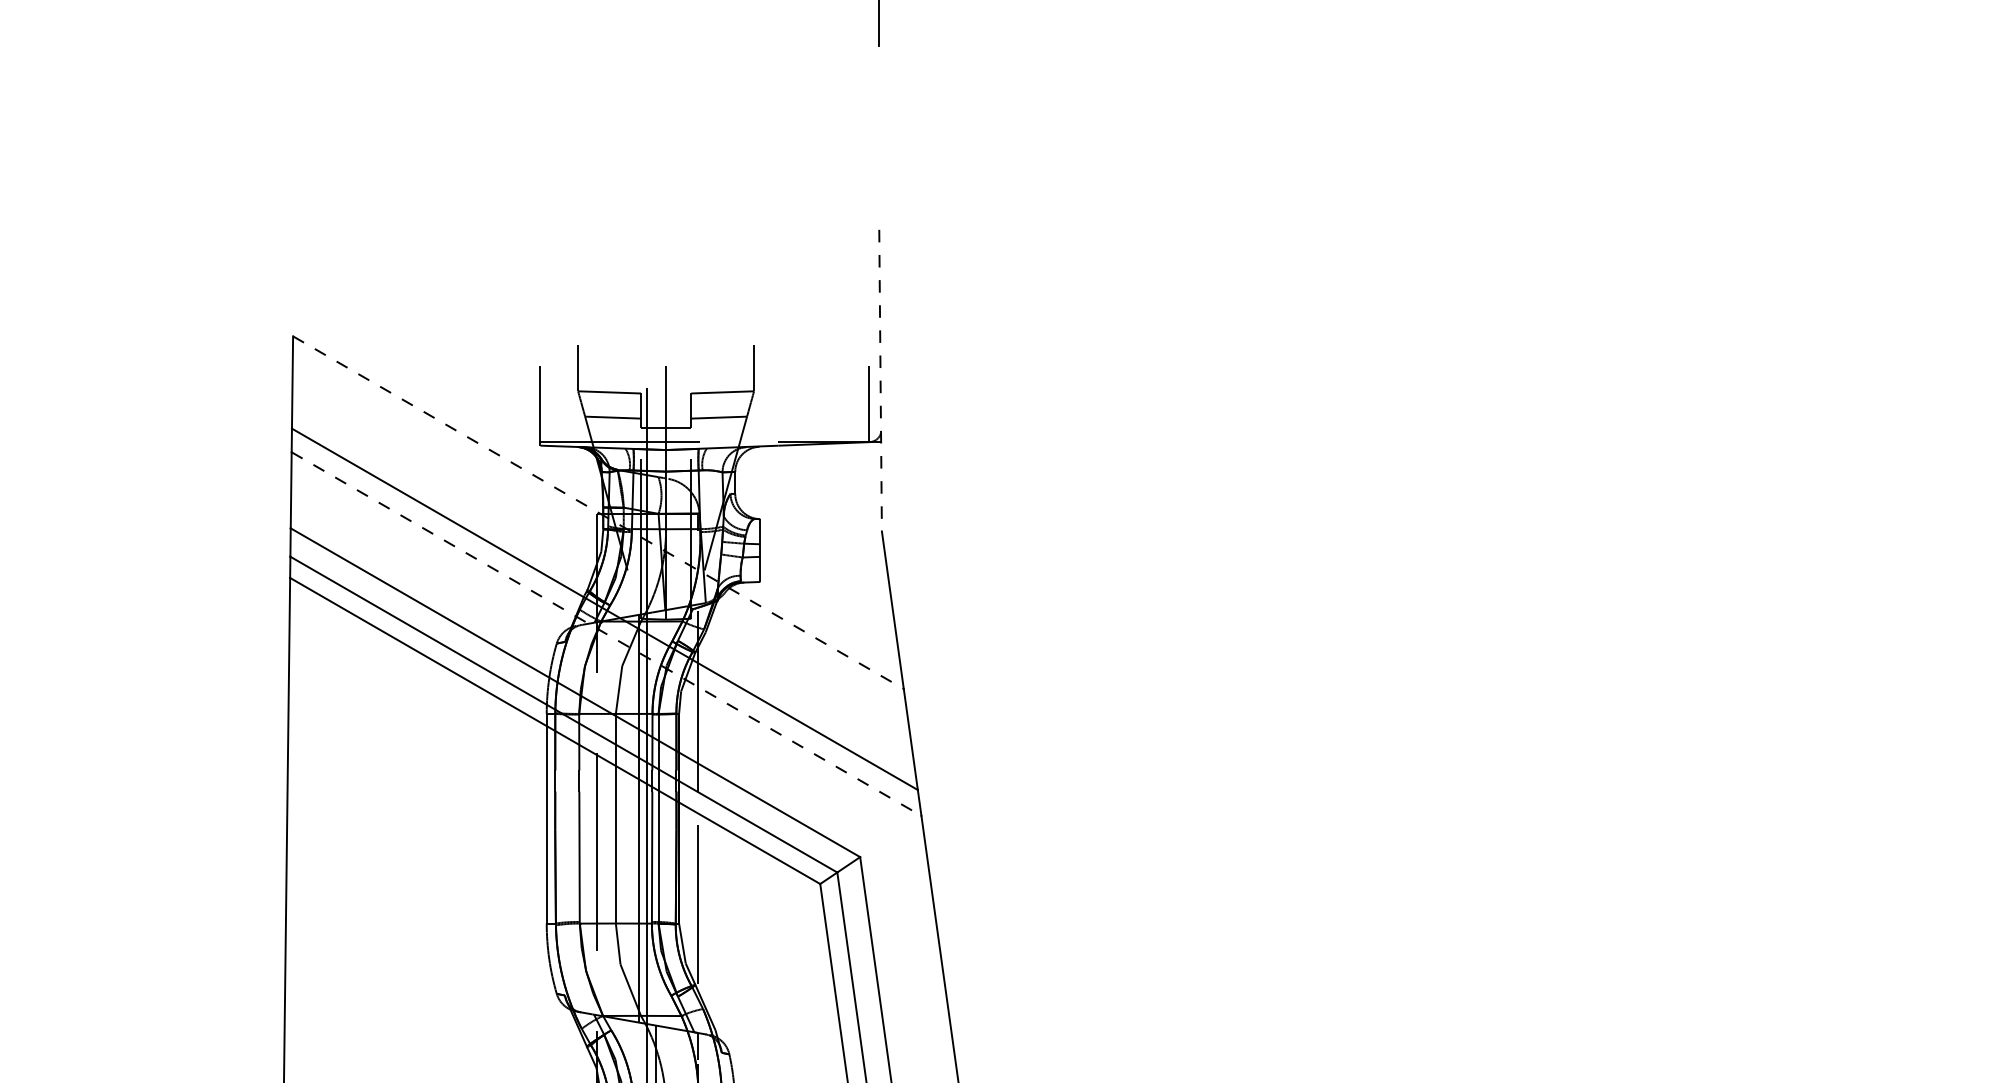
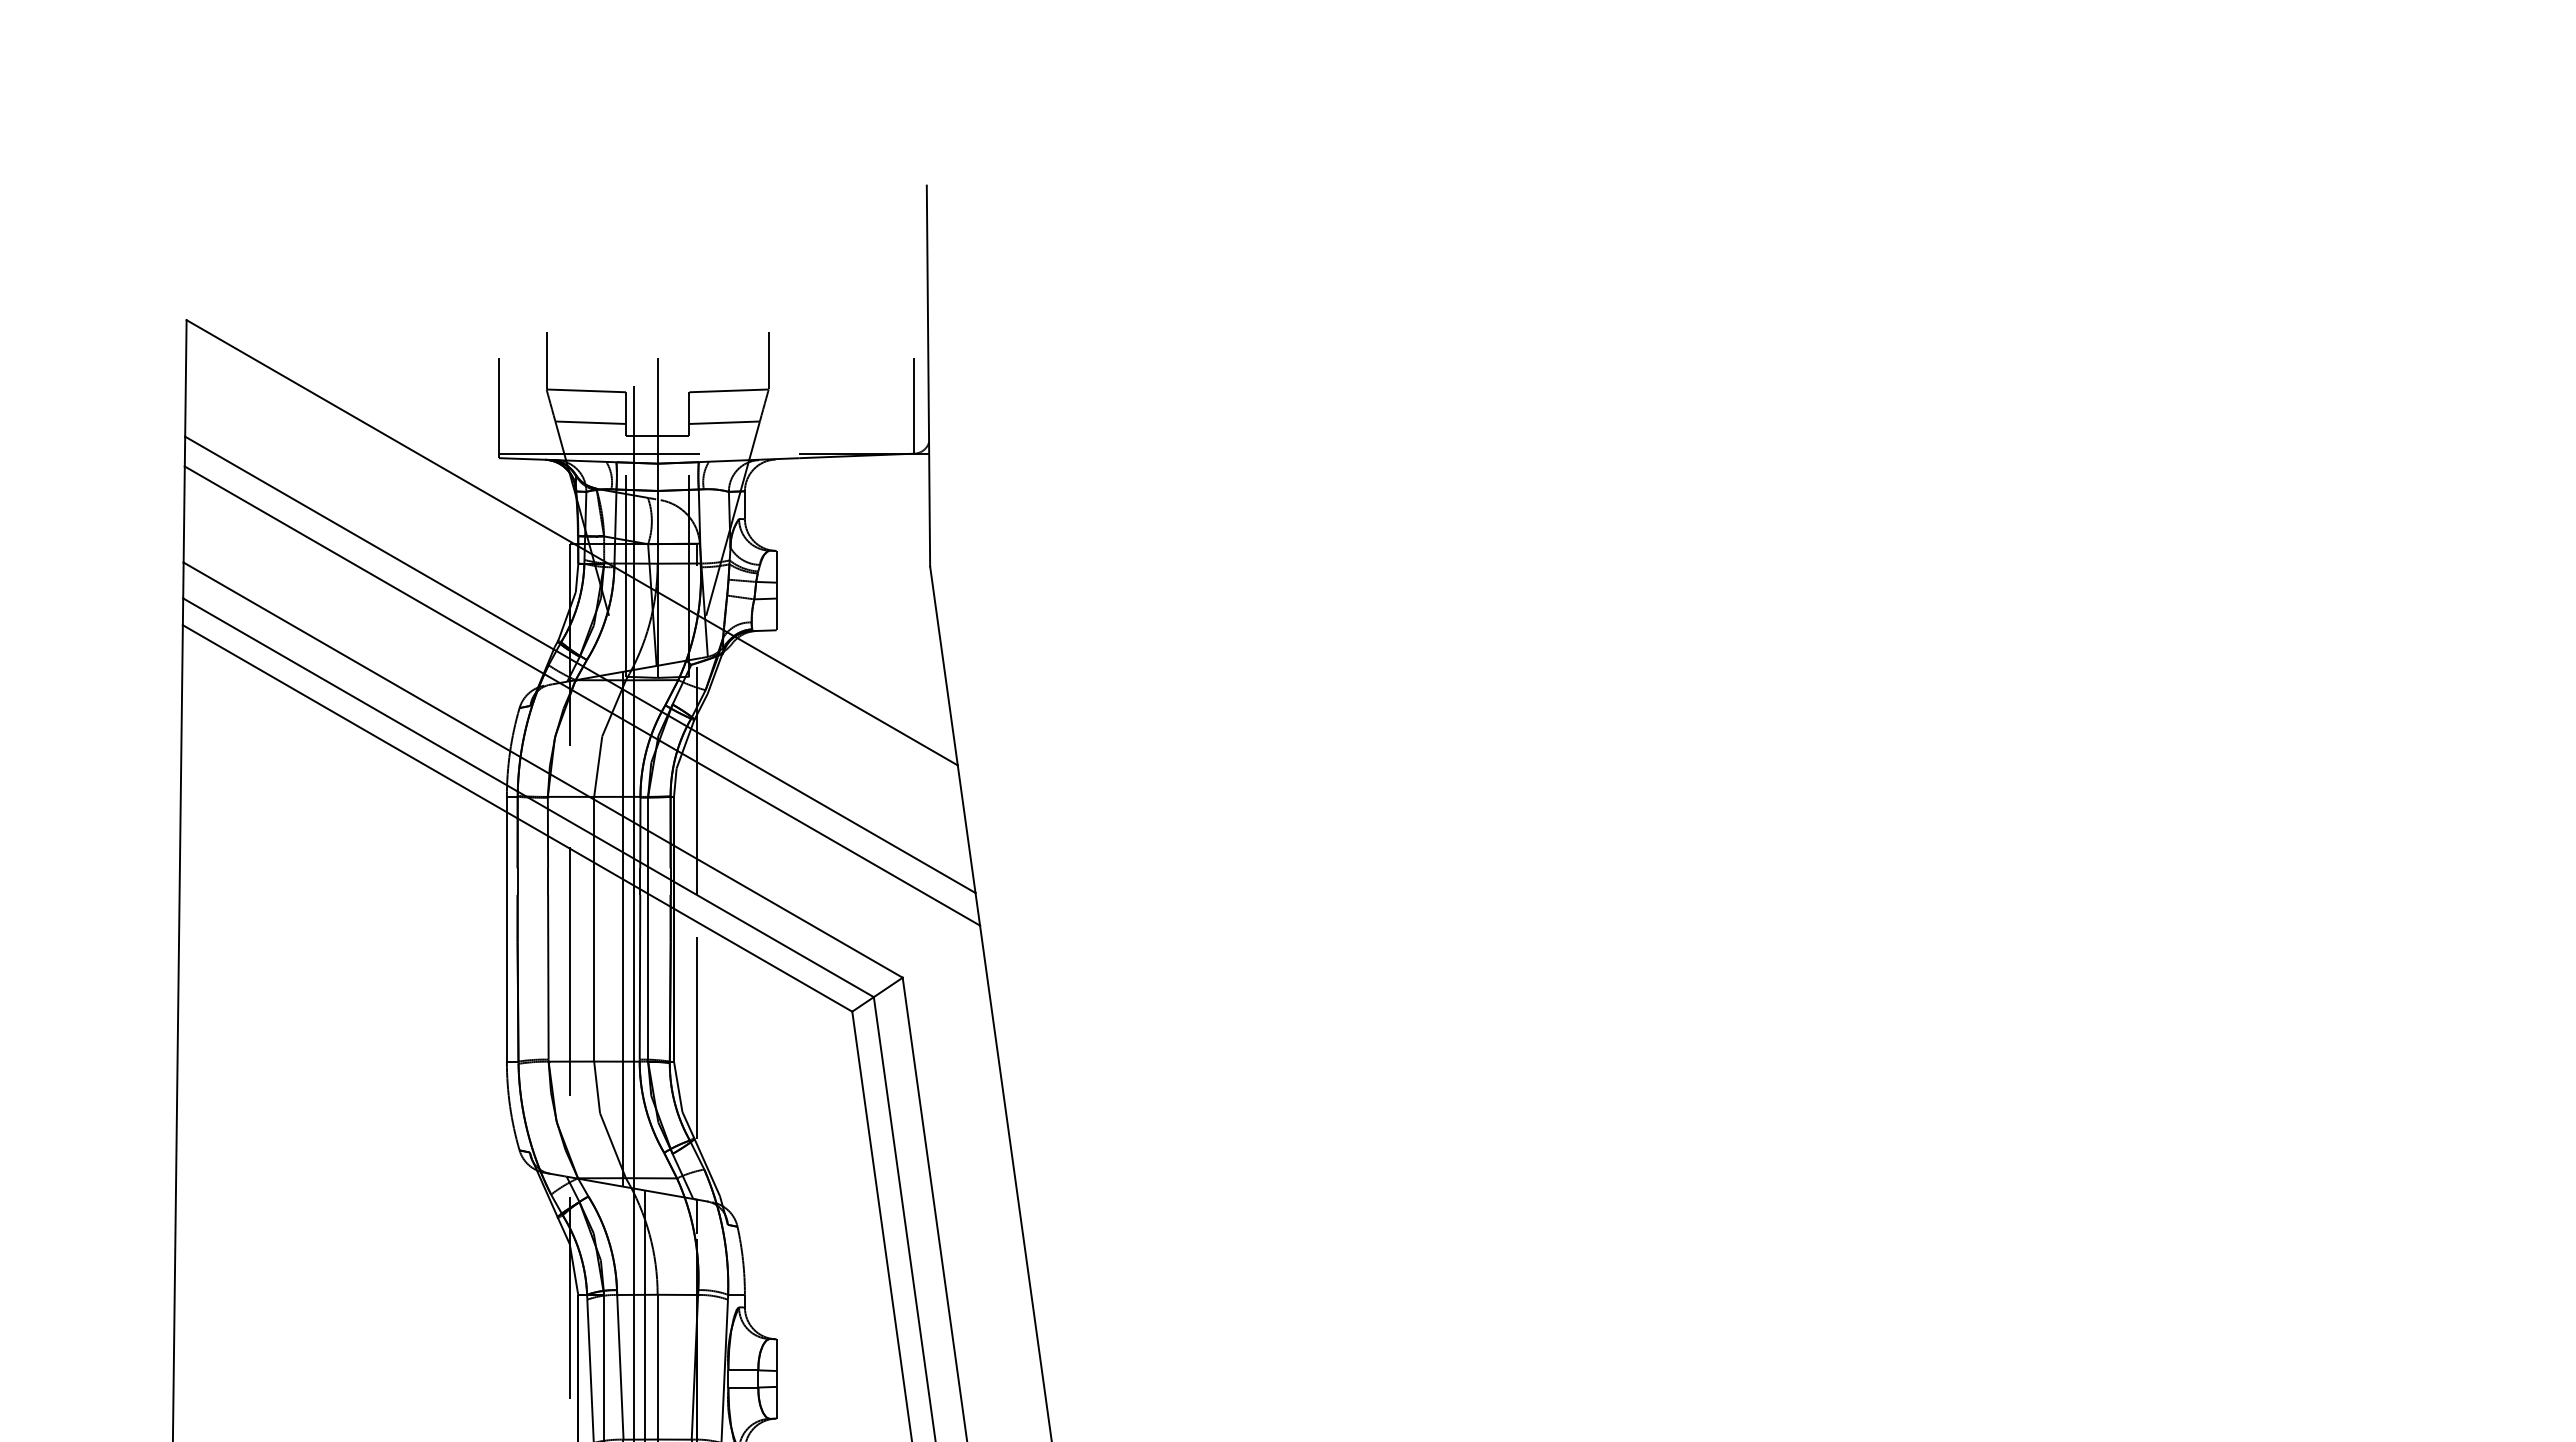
line: (880, 381) -> (928, 376), dashed -> solid
line: (598, 513) -> (572, 543), dashed -> solid
line: (606, 634) -> (582, 696), dashed -> solid

